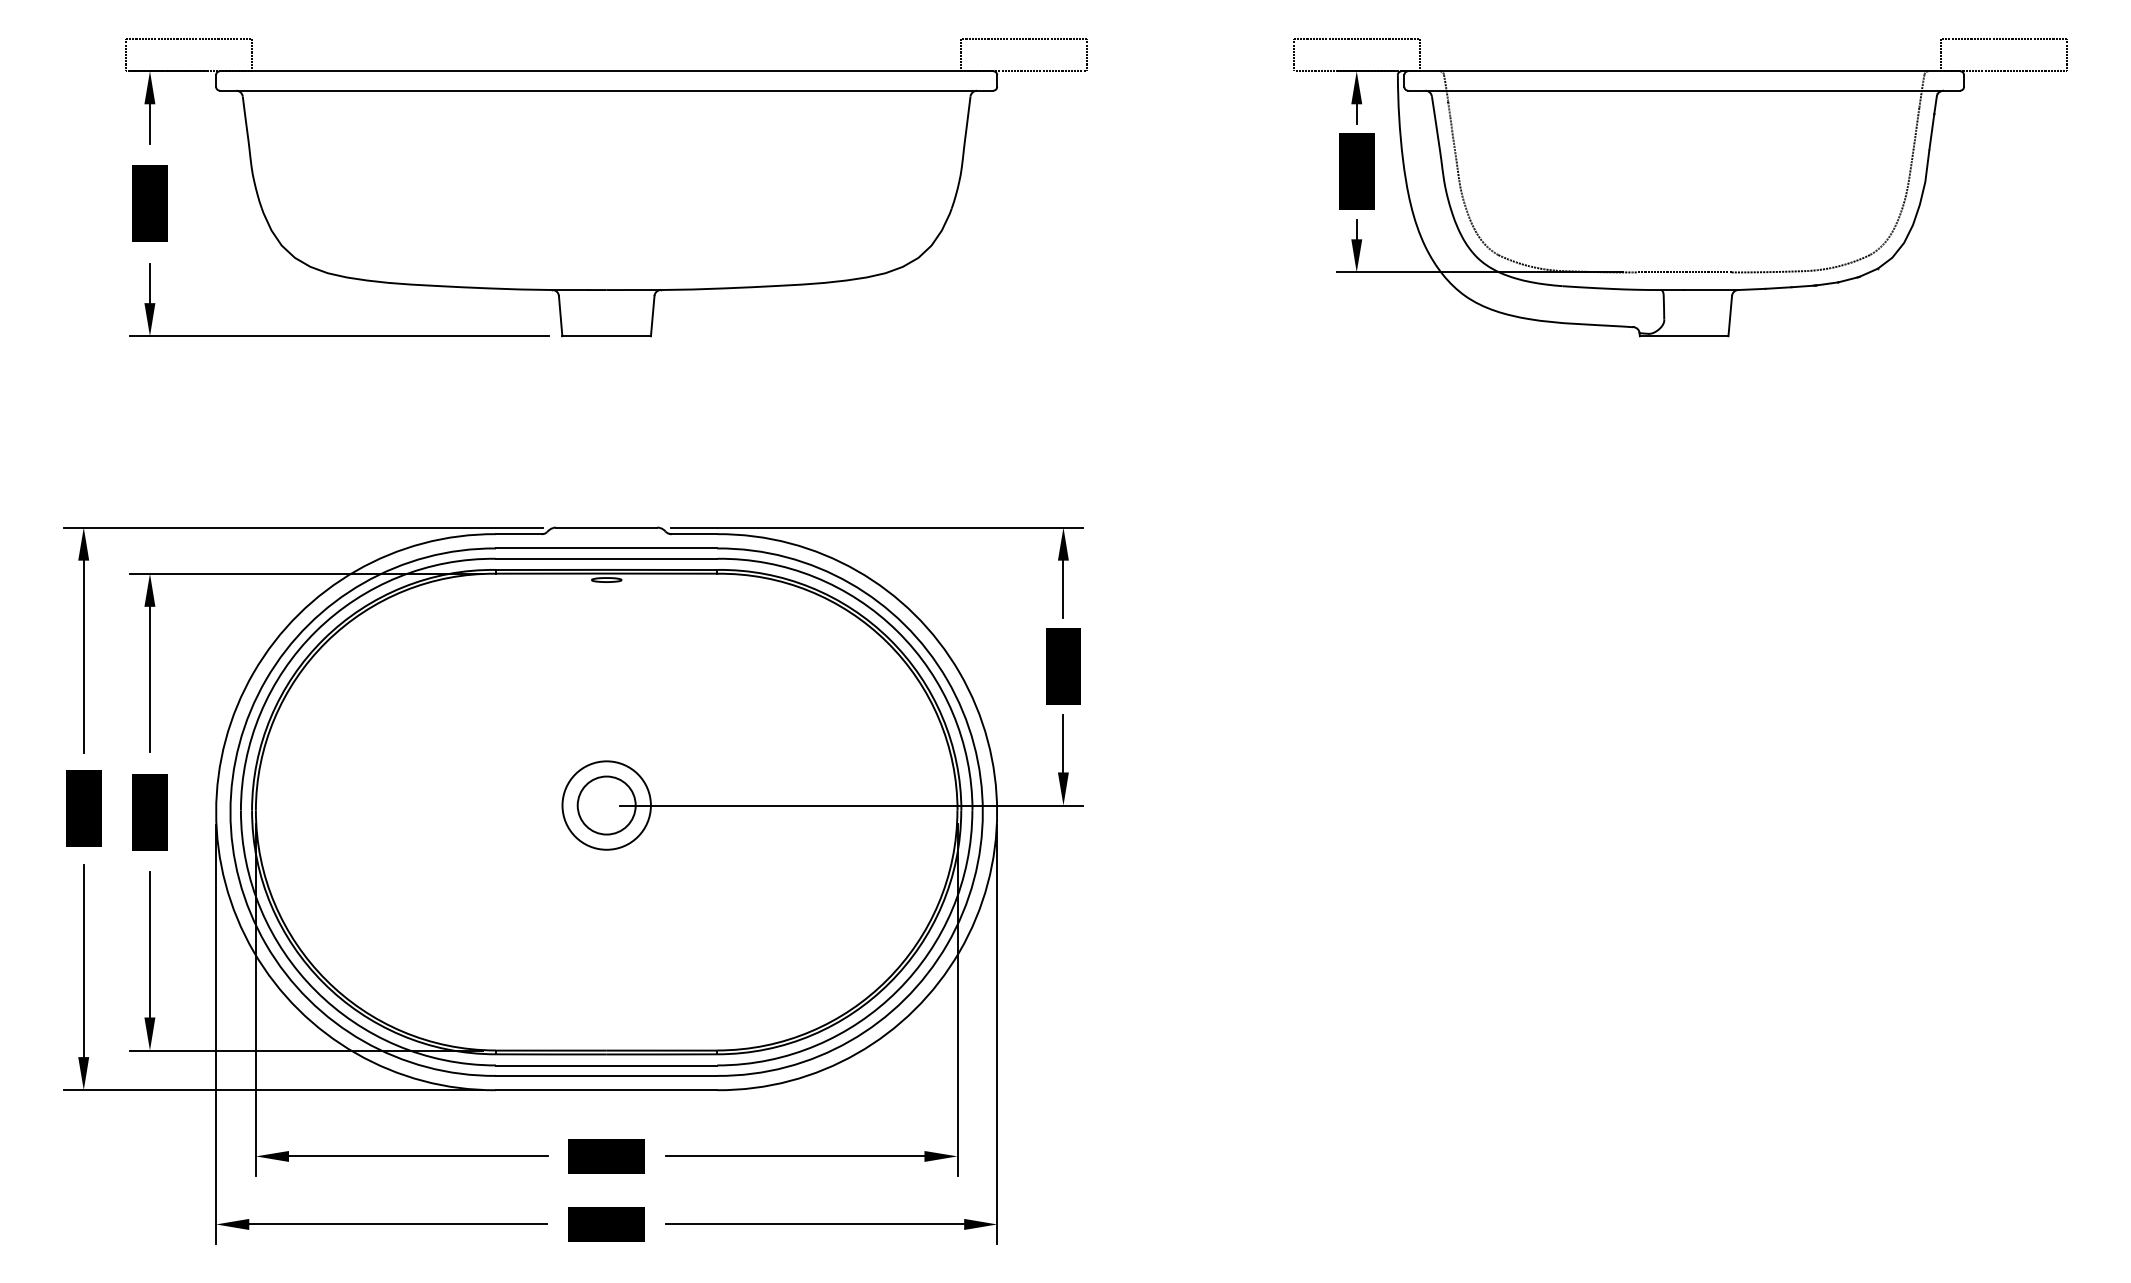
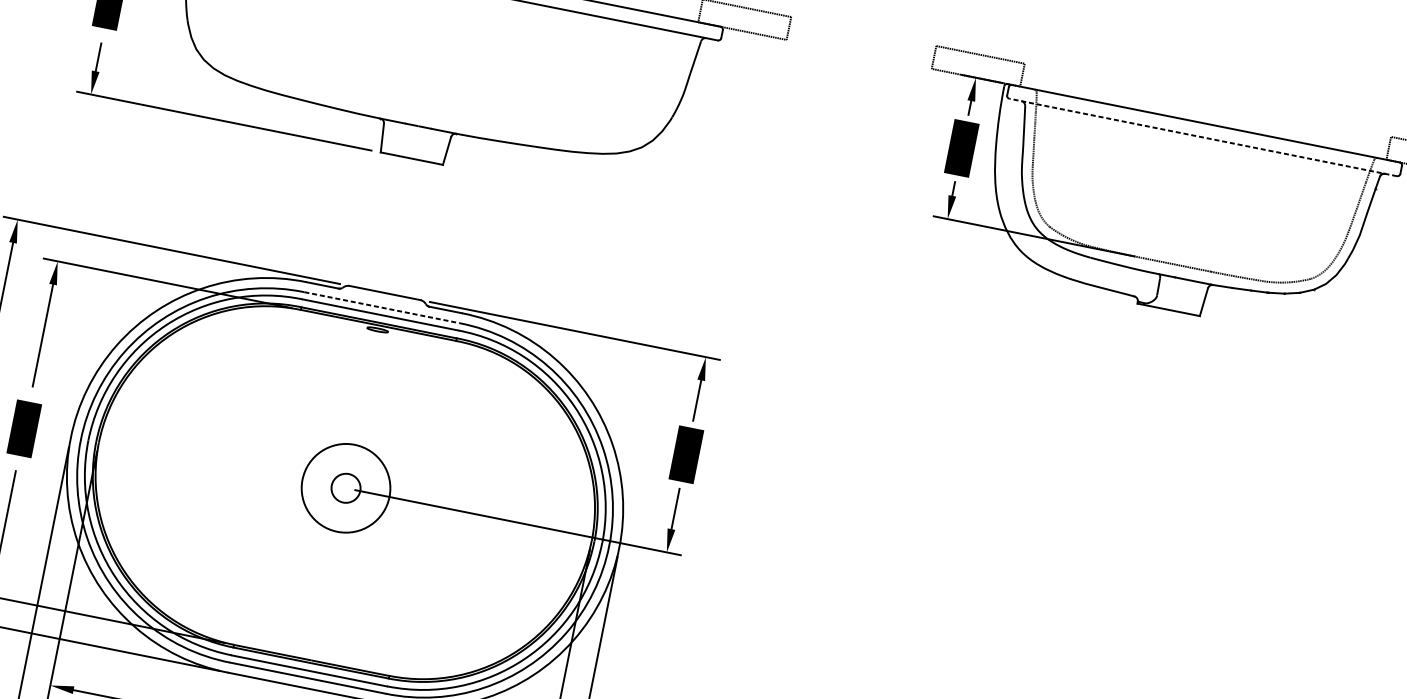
line: (1684, 90) -> (1203, 137), solid -> dashed
line: (606, 548) -> (381, 307), solid -> dashed
circle: (606, 805) -> (345, 488), size x0.7
circle: (606, 805) -> (345, 488), size x1.4

